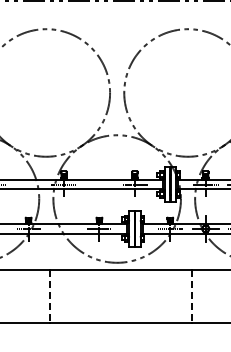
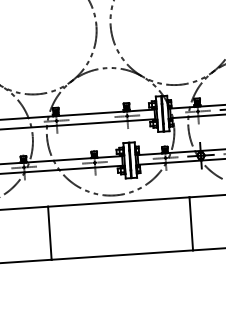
line: (49, 296) -> (49, 233), dashed -> solid
line: (191, 296) -> (191, 224), dashed -> solid

